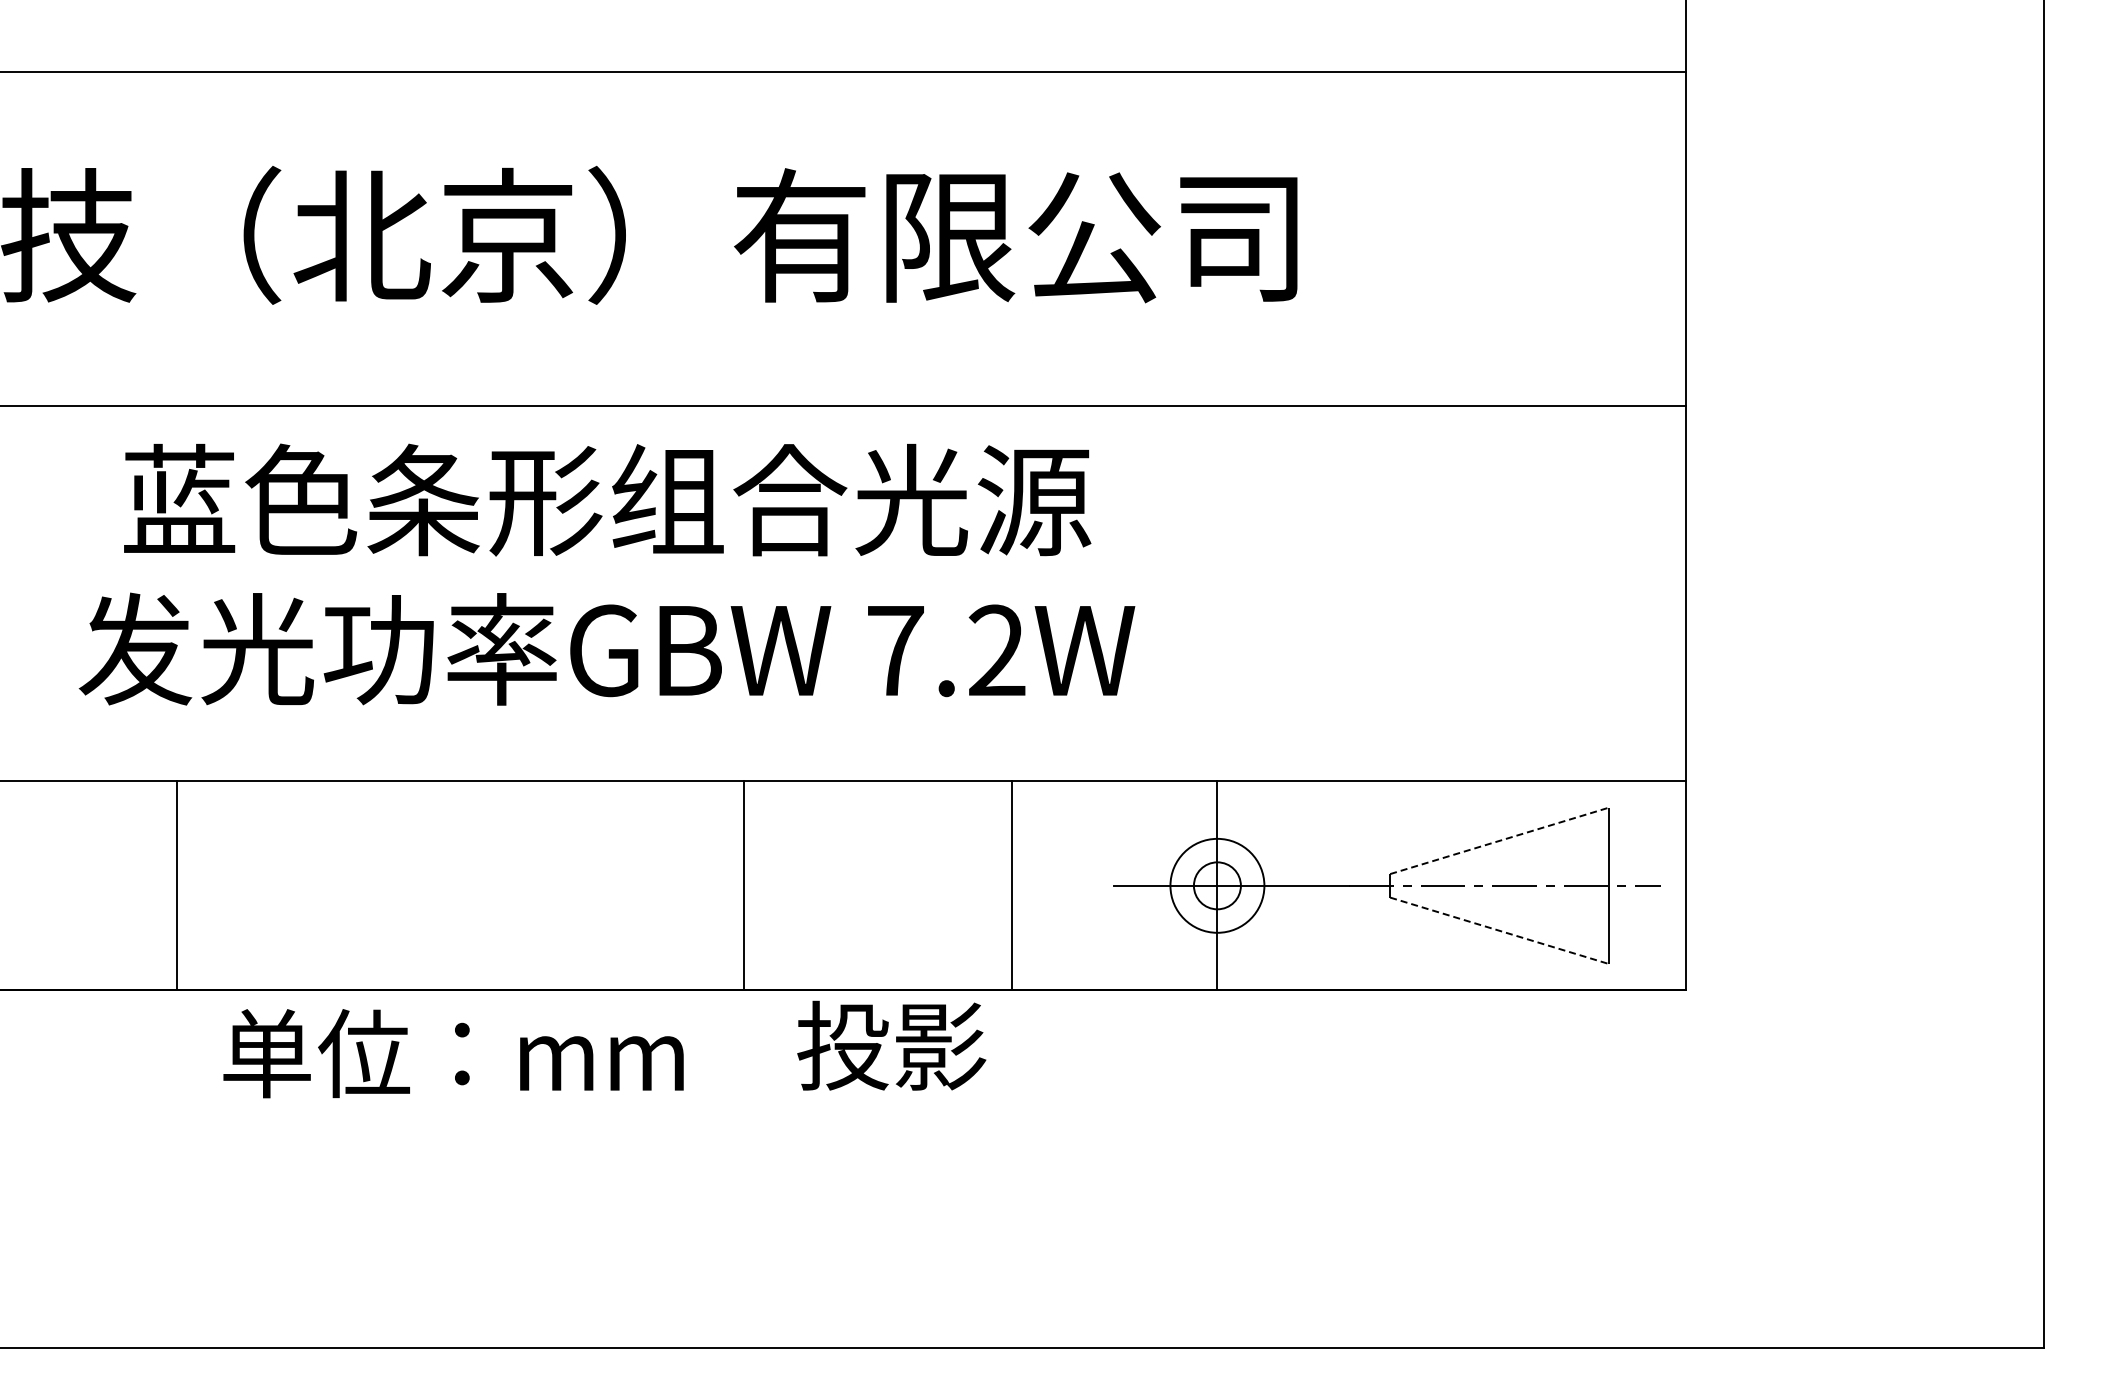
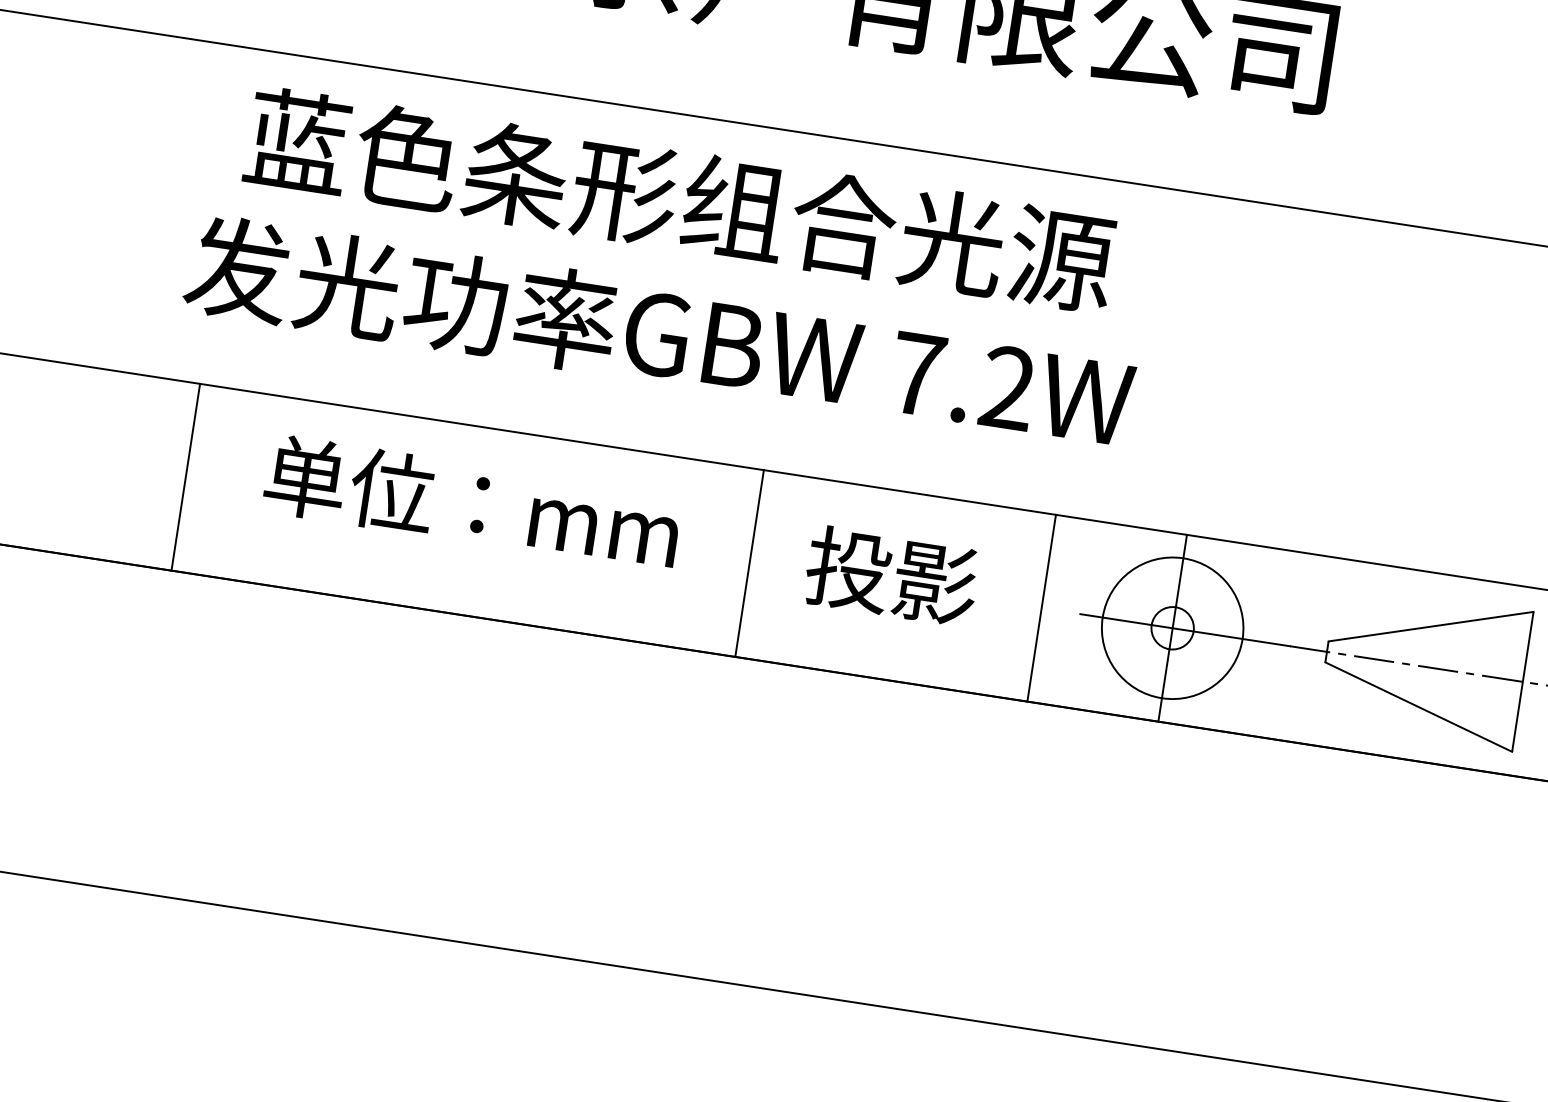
line: (1499, 840) -> (1430, 626), dashed -> solid
line: (176, 885) -> (185, 476), moved
line: (1011, 885) -> (1041, 607), moved
circle: (1217, 885) -> (1172, 627), size x1.67
line: (1499, 930) -> (1418, 706), dashed -> solid
text: (891, 1045) -> (891, 575), moved
text: (453, 1053) -> (472, 503), moved

